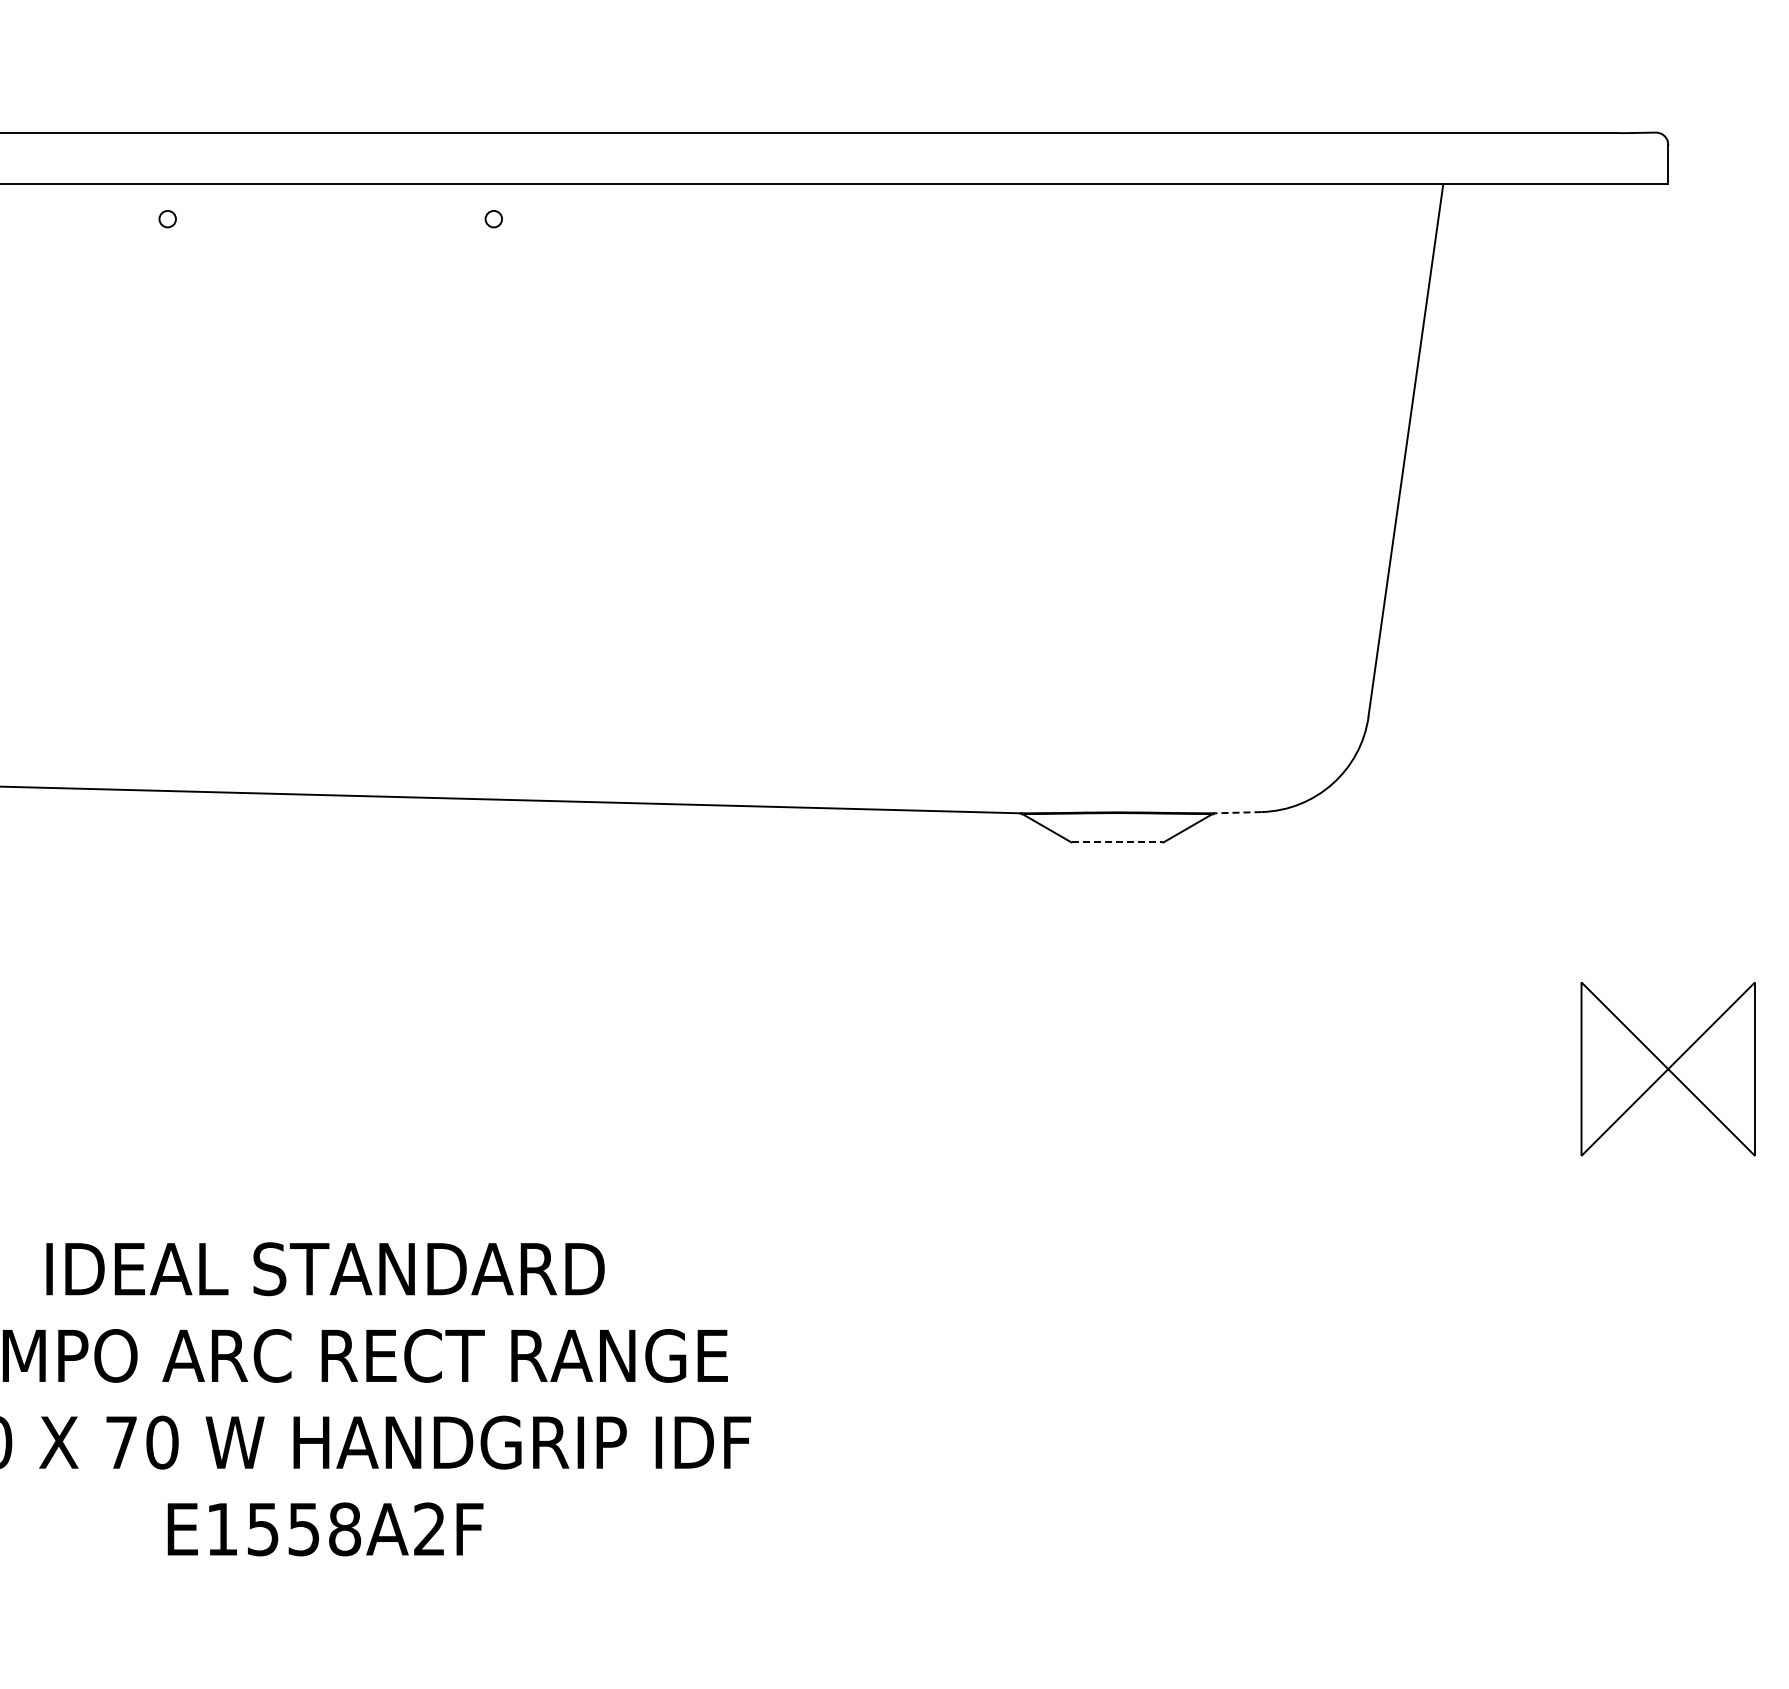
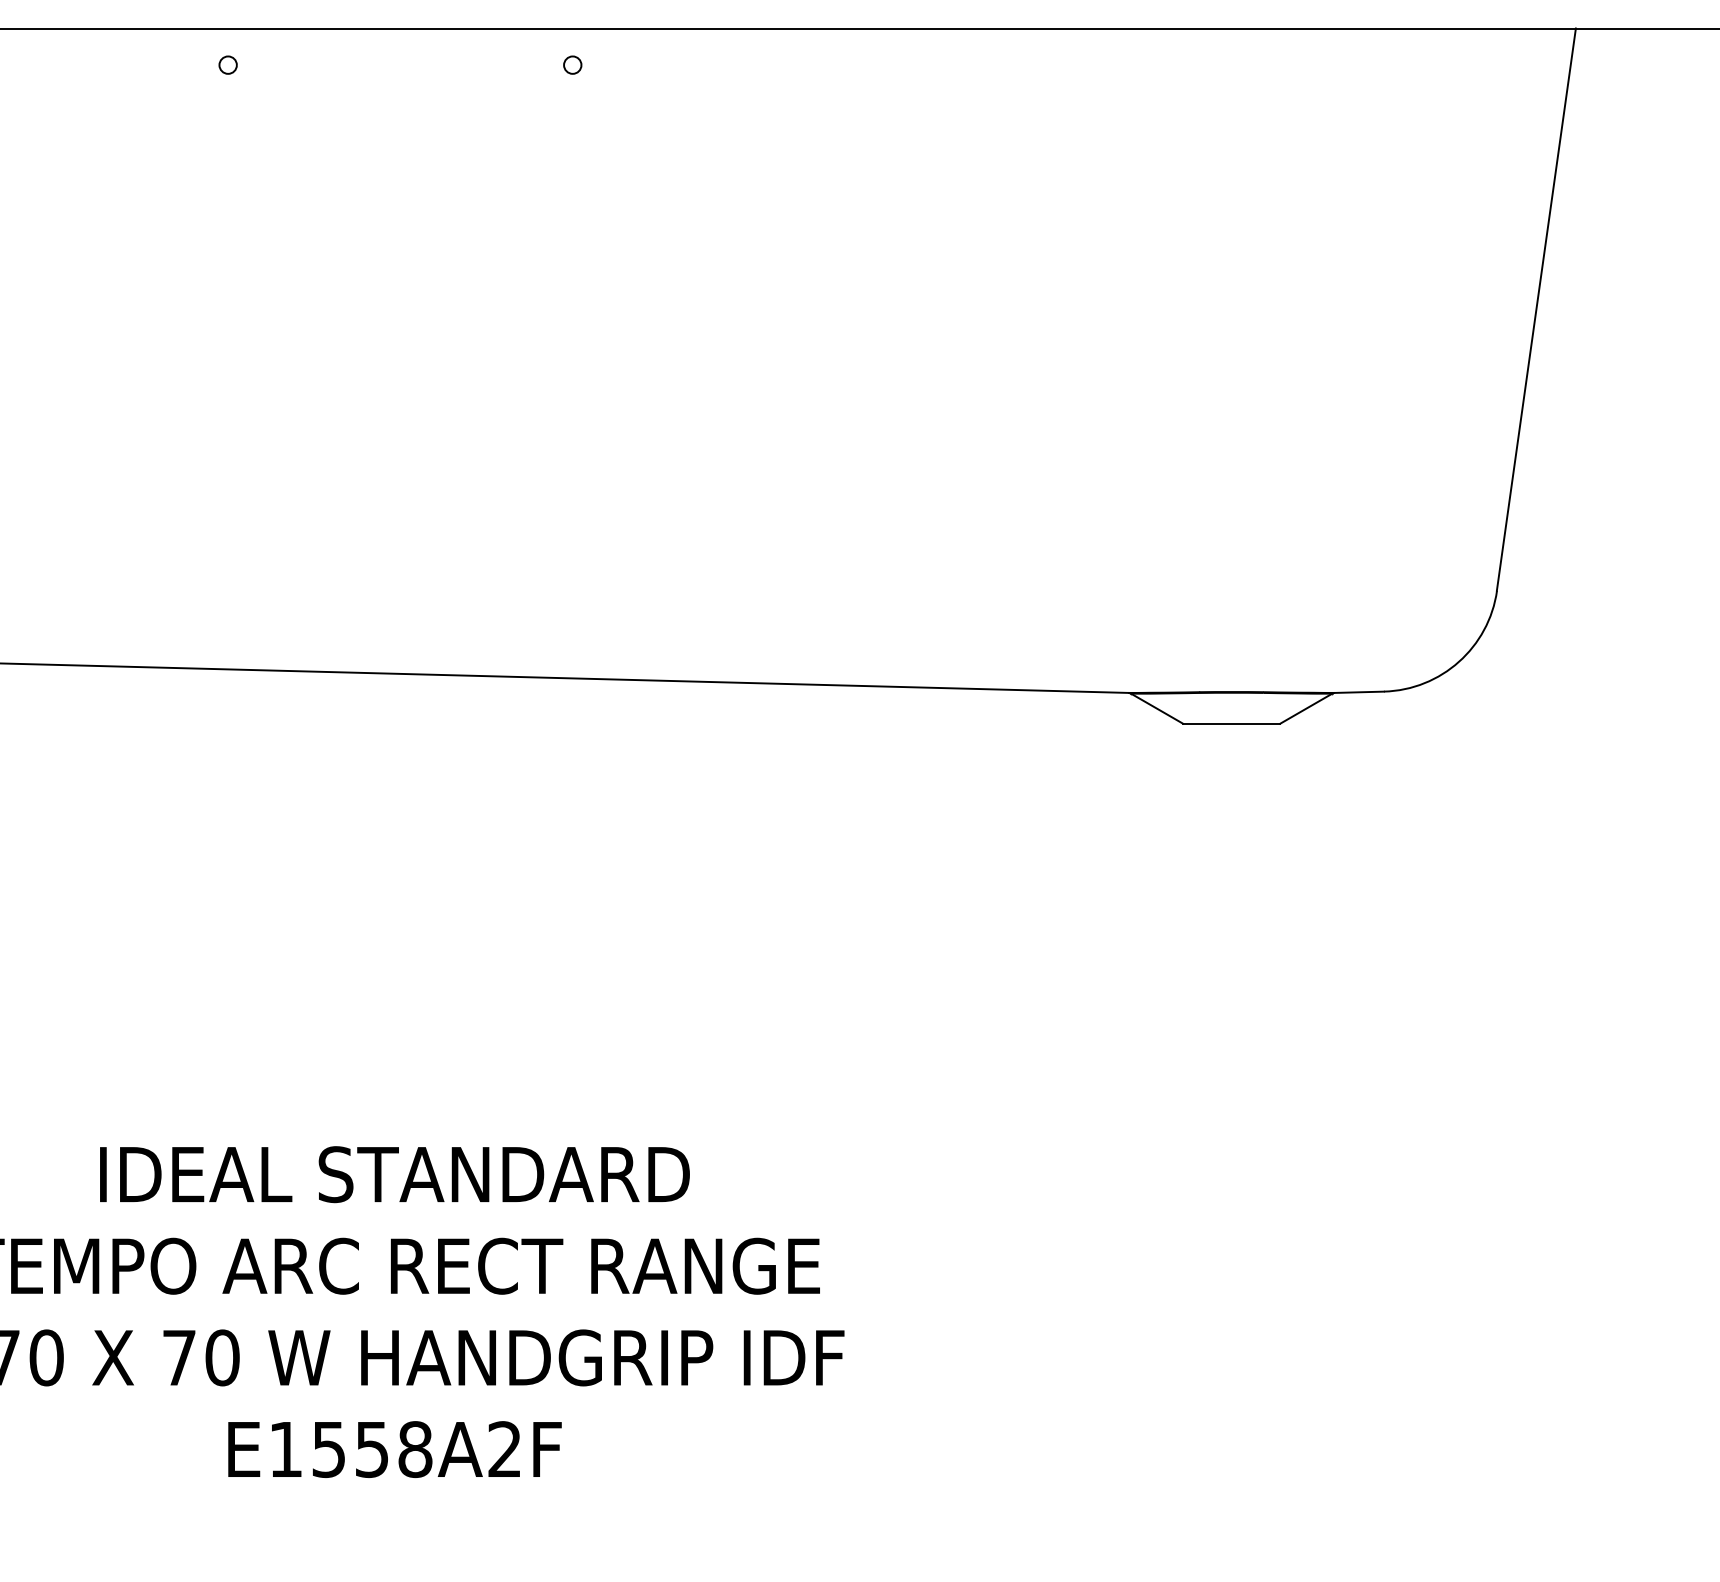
line: (1237, 812) -> (1358, 692), dashed -> solid
line: (1117, 842) -> (1231, 723), dashed -> solid

